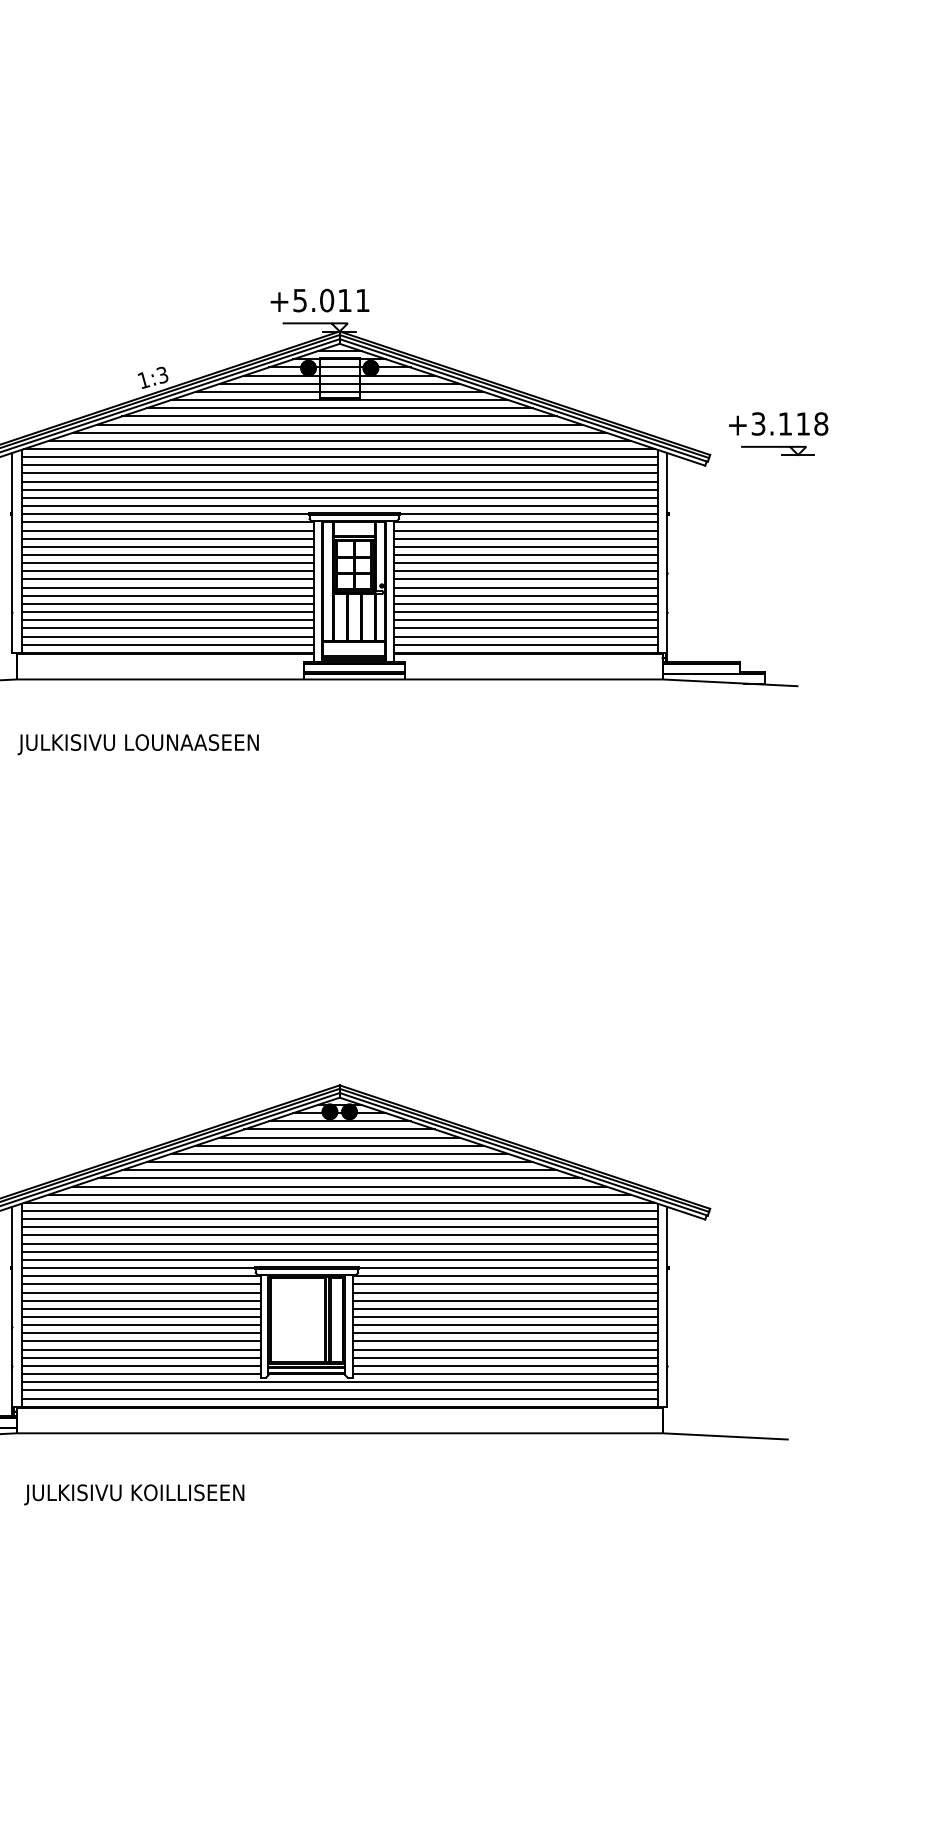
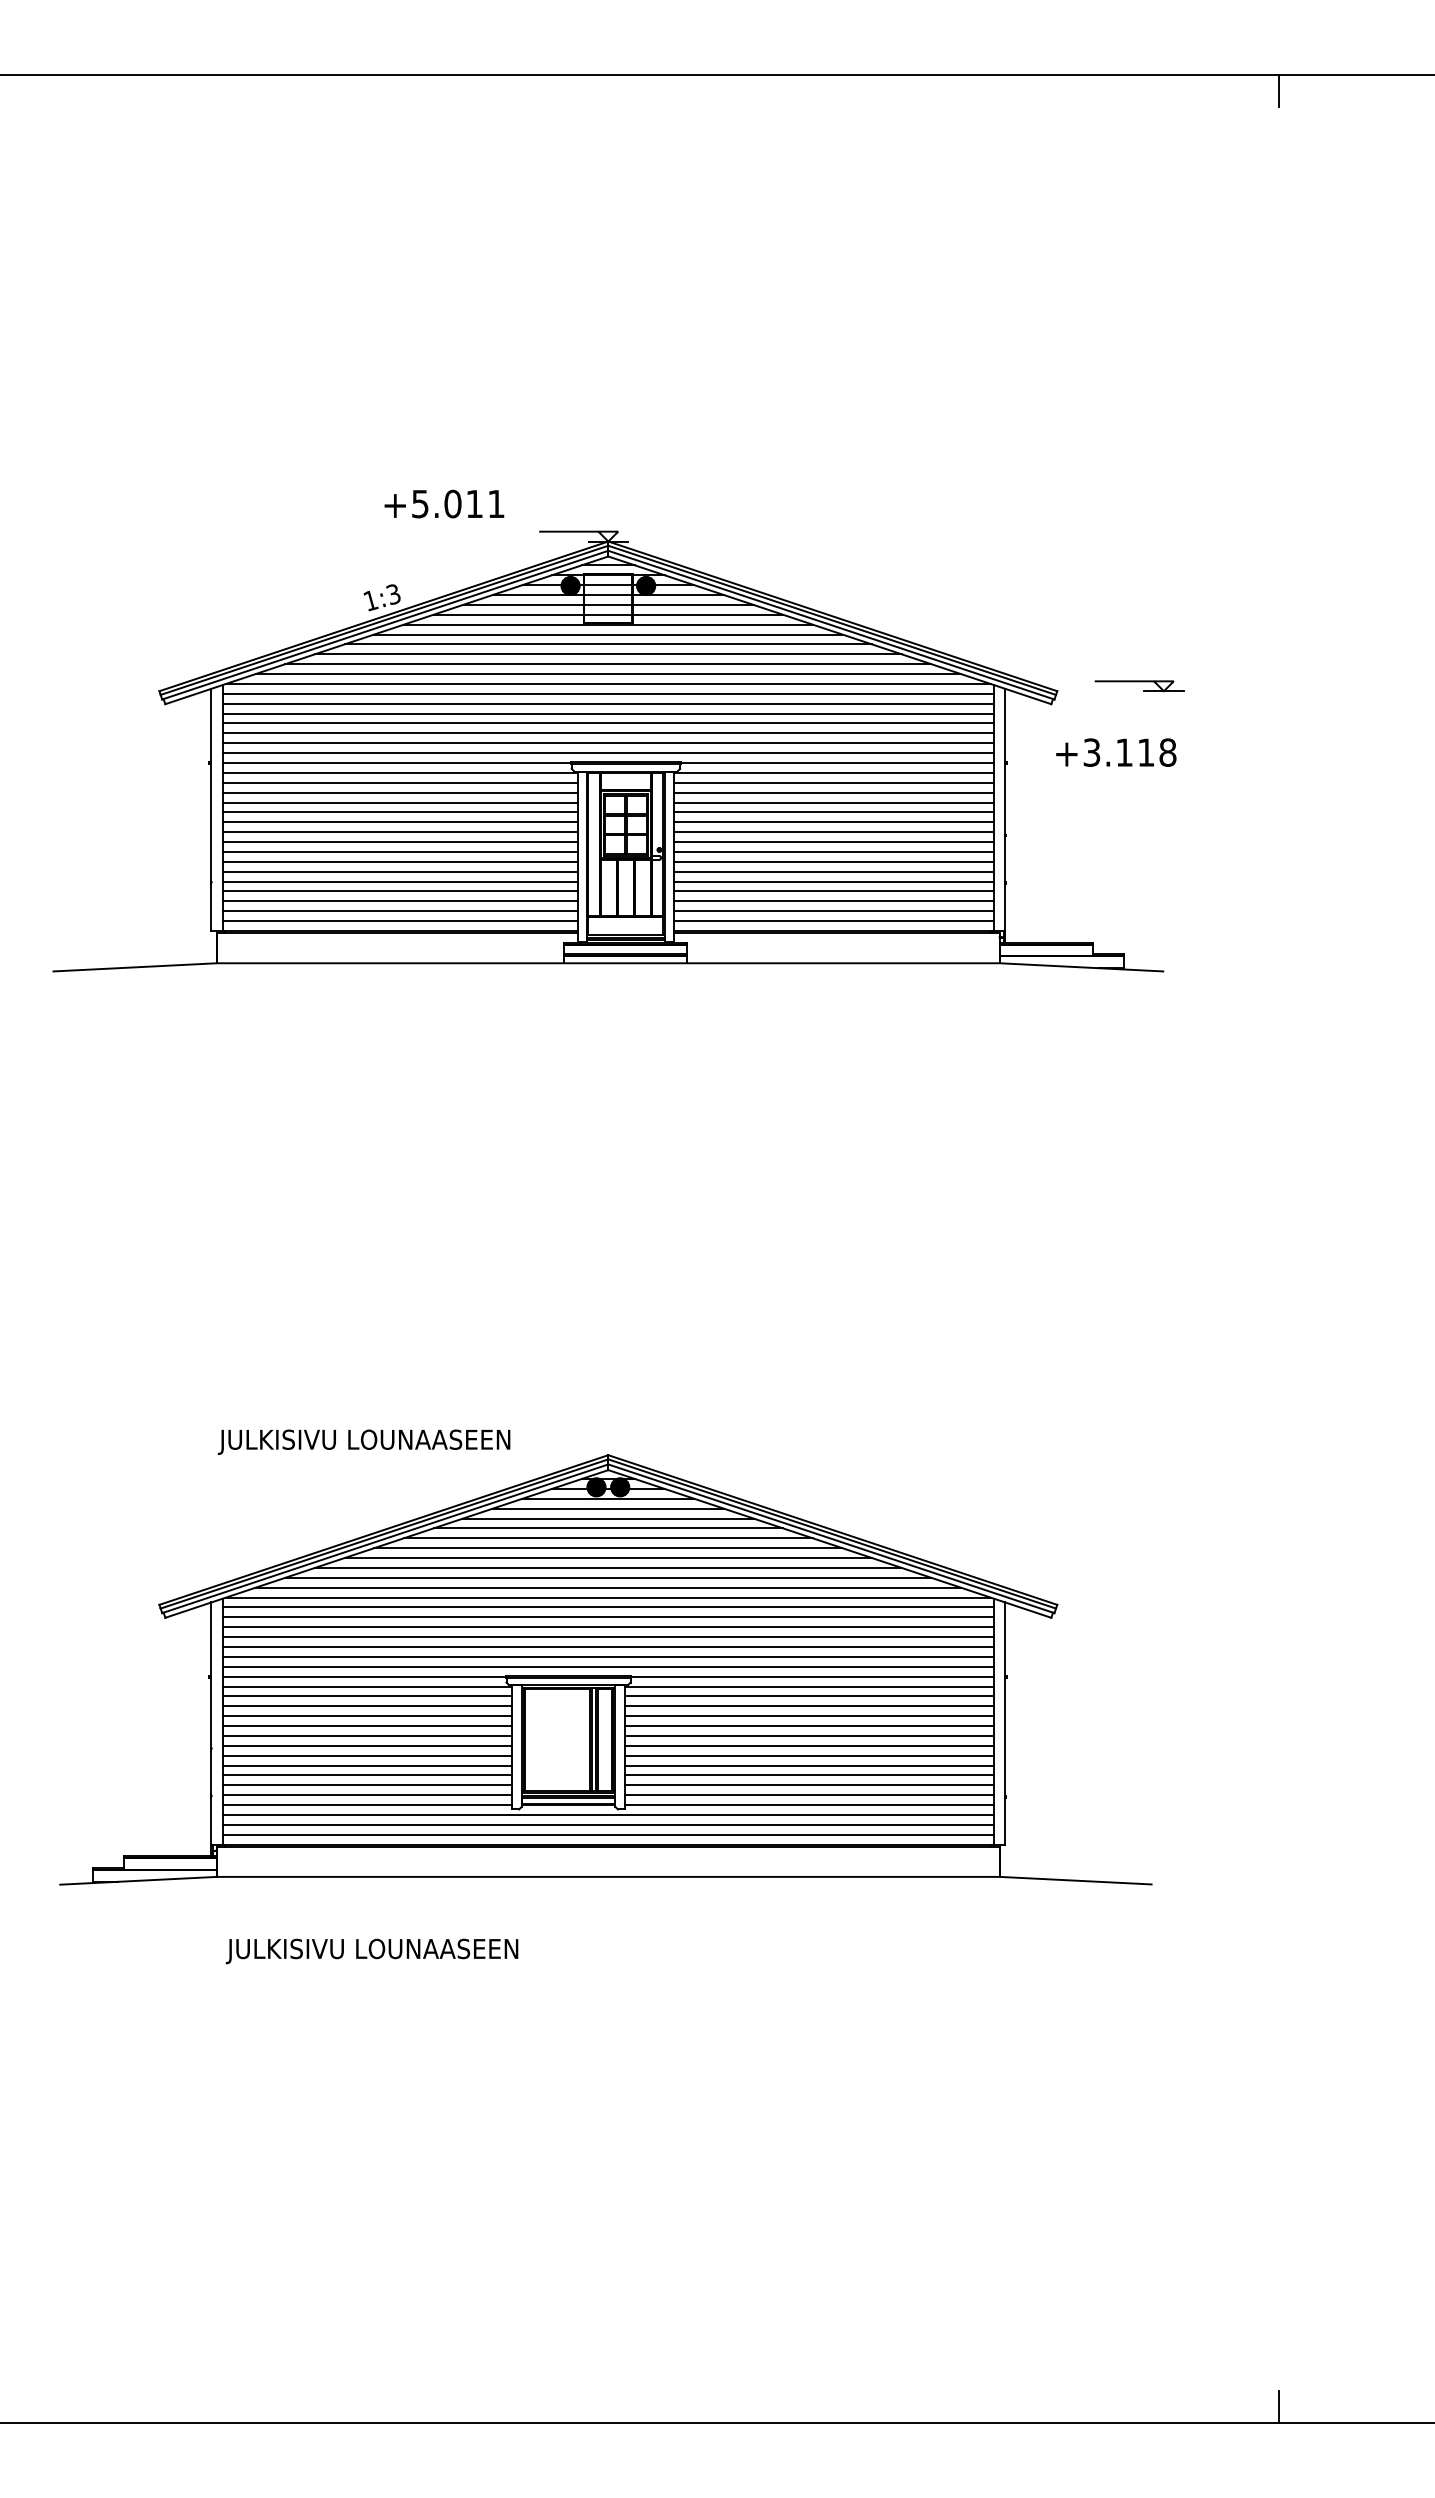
text: (320, 300) -> (444, 503), moved
text: (778, 423) -> (1116, 752), moved
text: (138, 744) -> (364, 1441), moved
text: (199, 1492) -> (438, 1948), JULKISIVU KOILLISEEN -> JULKISIVU LOUNAASEEN

